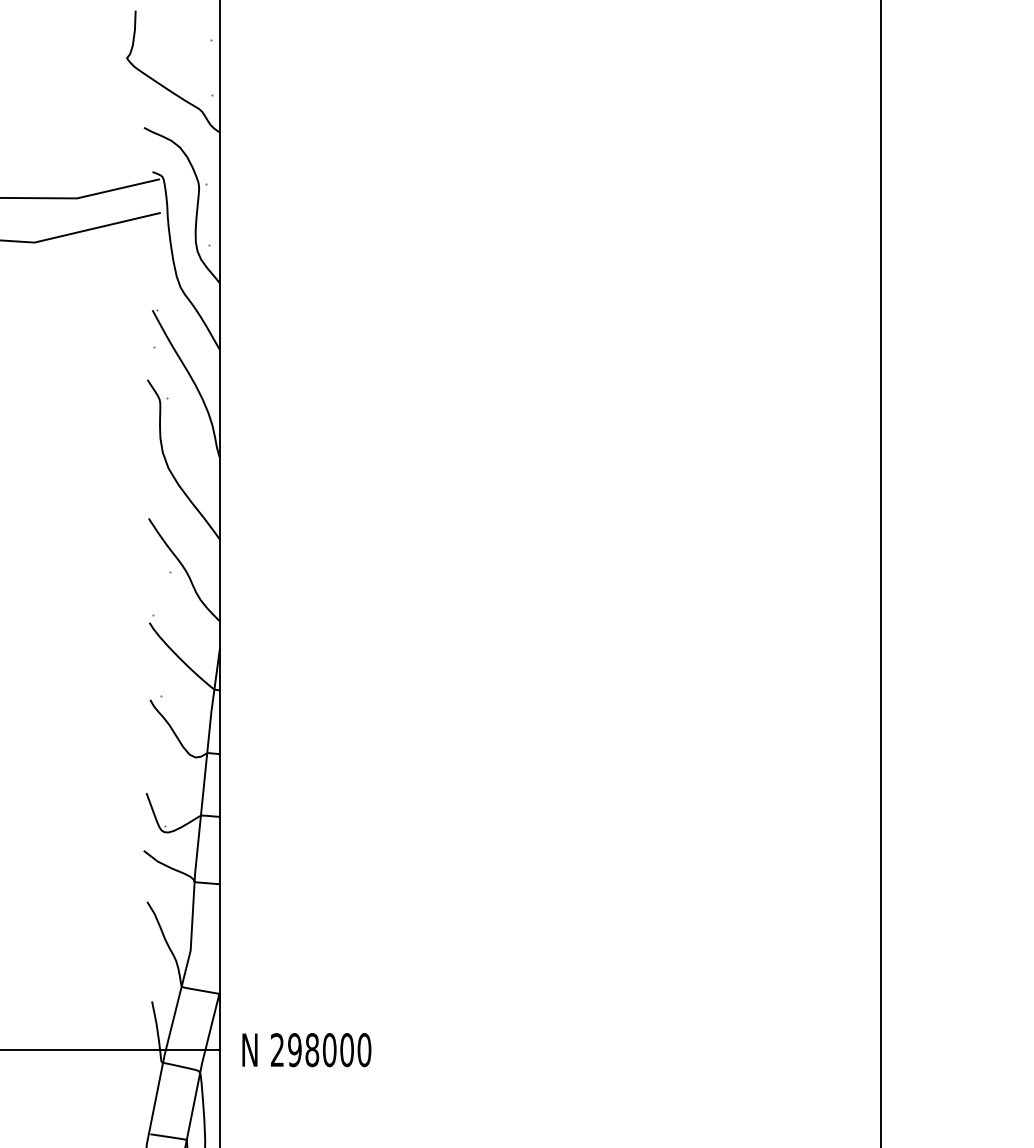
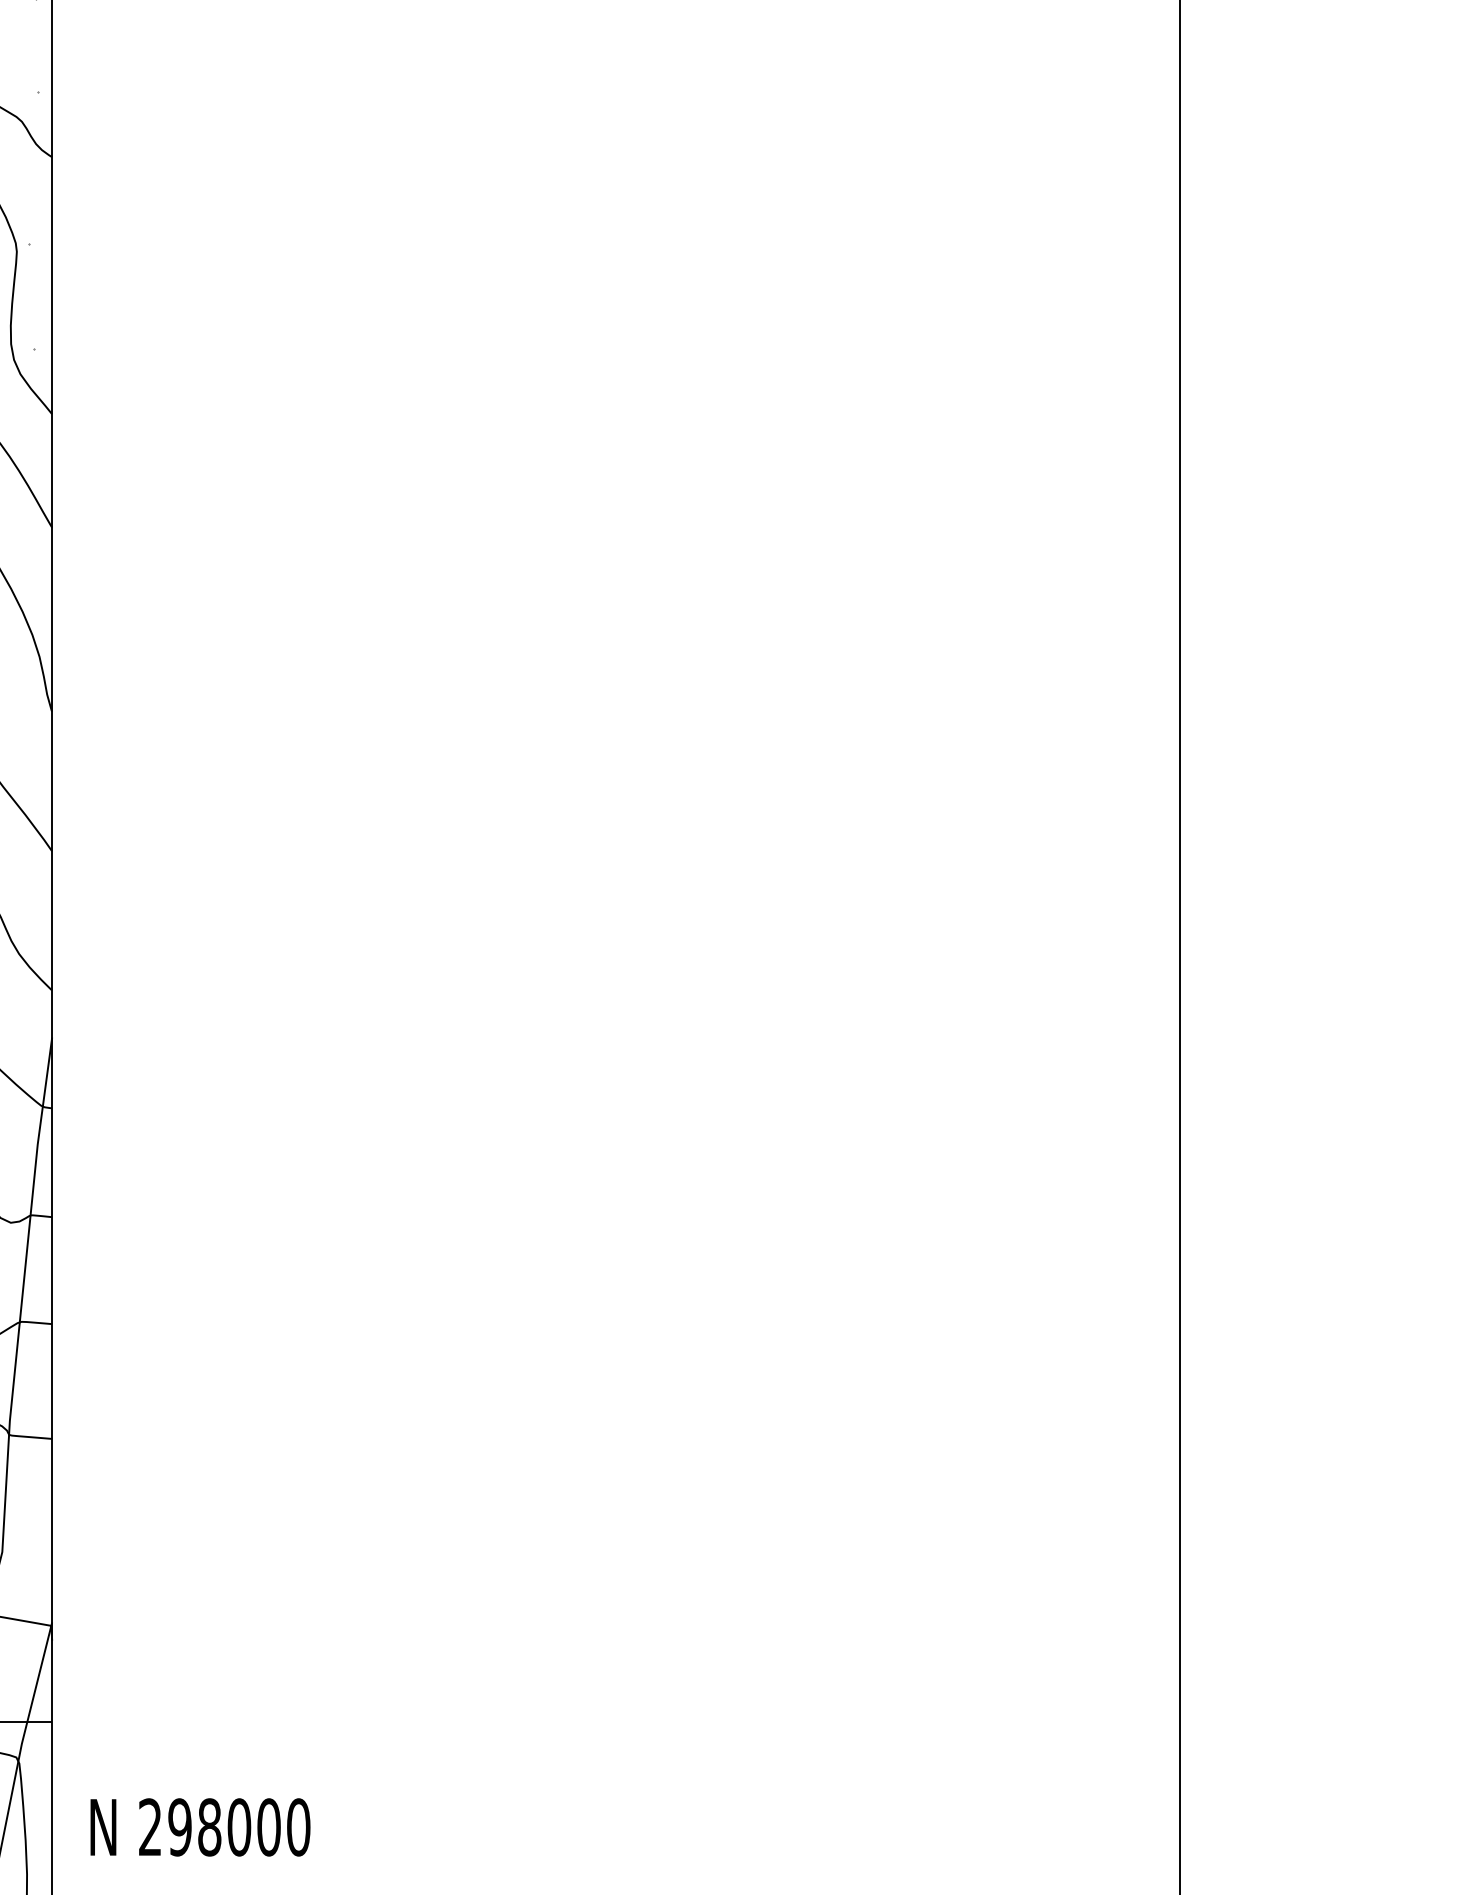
text: (306, 1050) -> (199, 1828), moved

